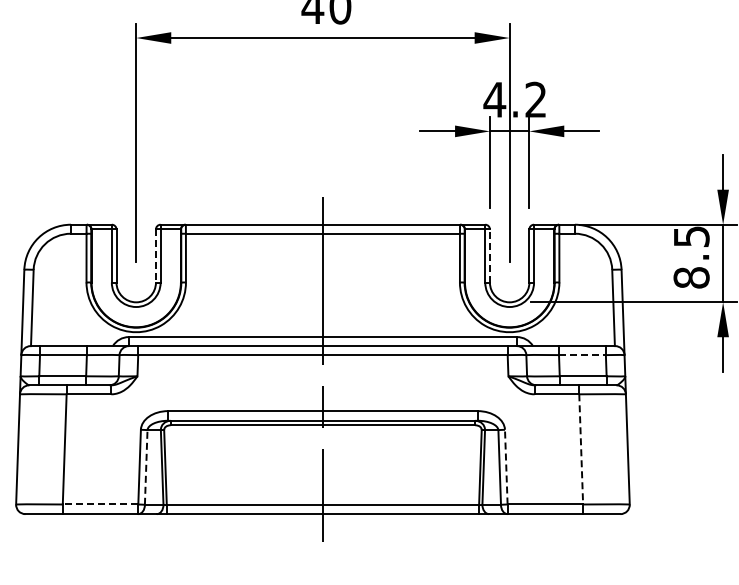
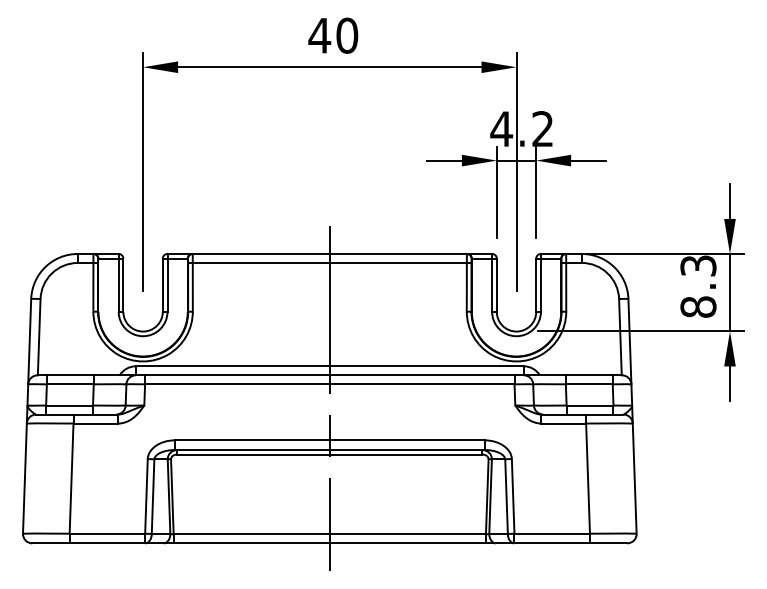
text: (690, 236) -> (697, 265), 8.5 -> 8.3
line: (155, 256) -> (162, 285), dashed -> solid
line: (489, 256) -> (496, 285), dashed -> solid
line: (582, 355) -> (589, 384), dashed -> solid
line: (581, 450) -> (588, 479), dashed -> solid
line: (506, 466) -> (513, 495), dashed -> solid
line: (146, 467) -> (153, 496), dashed -> solid
line: (100, 504) -> (107, 533), dashed -> solid

